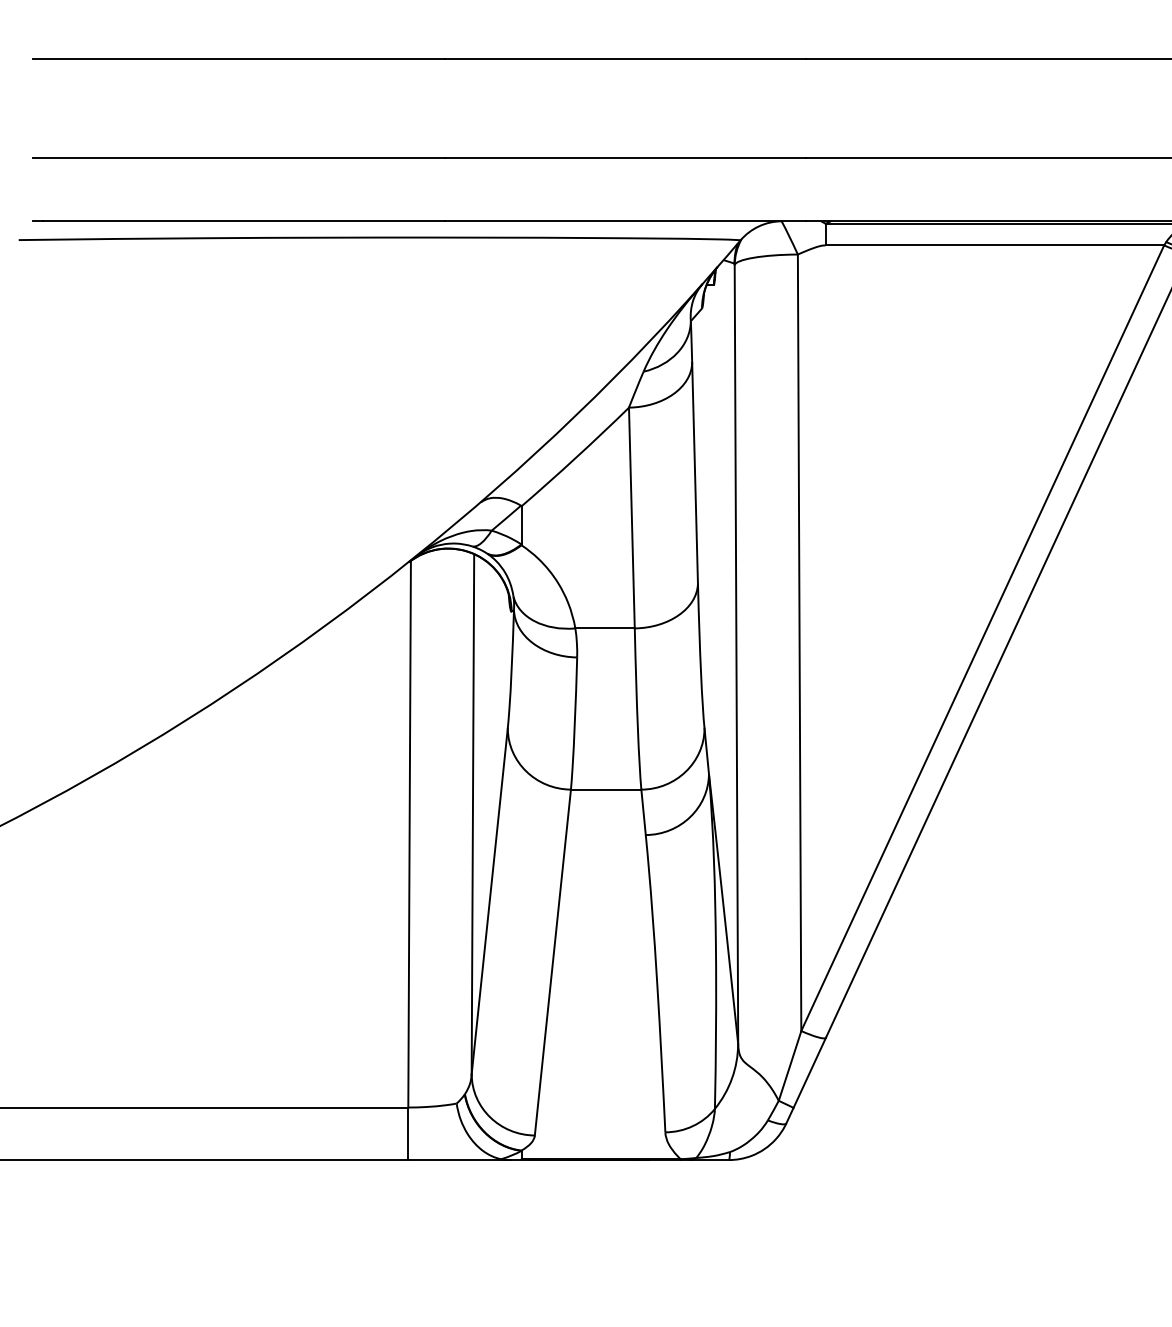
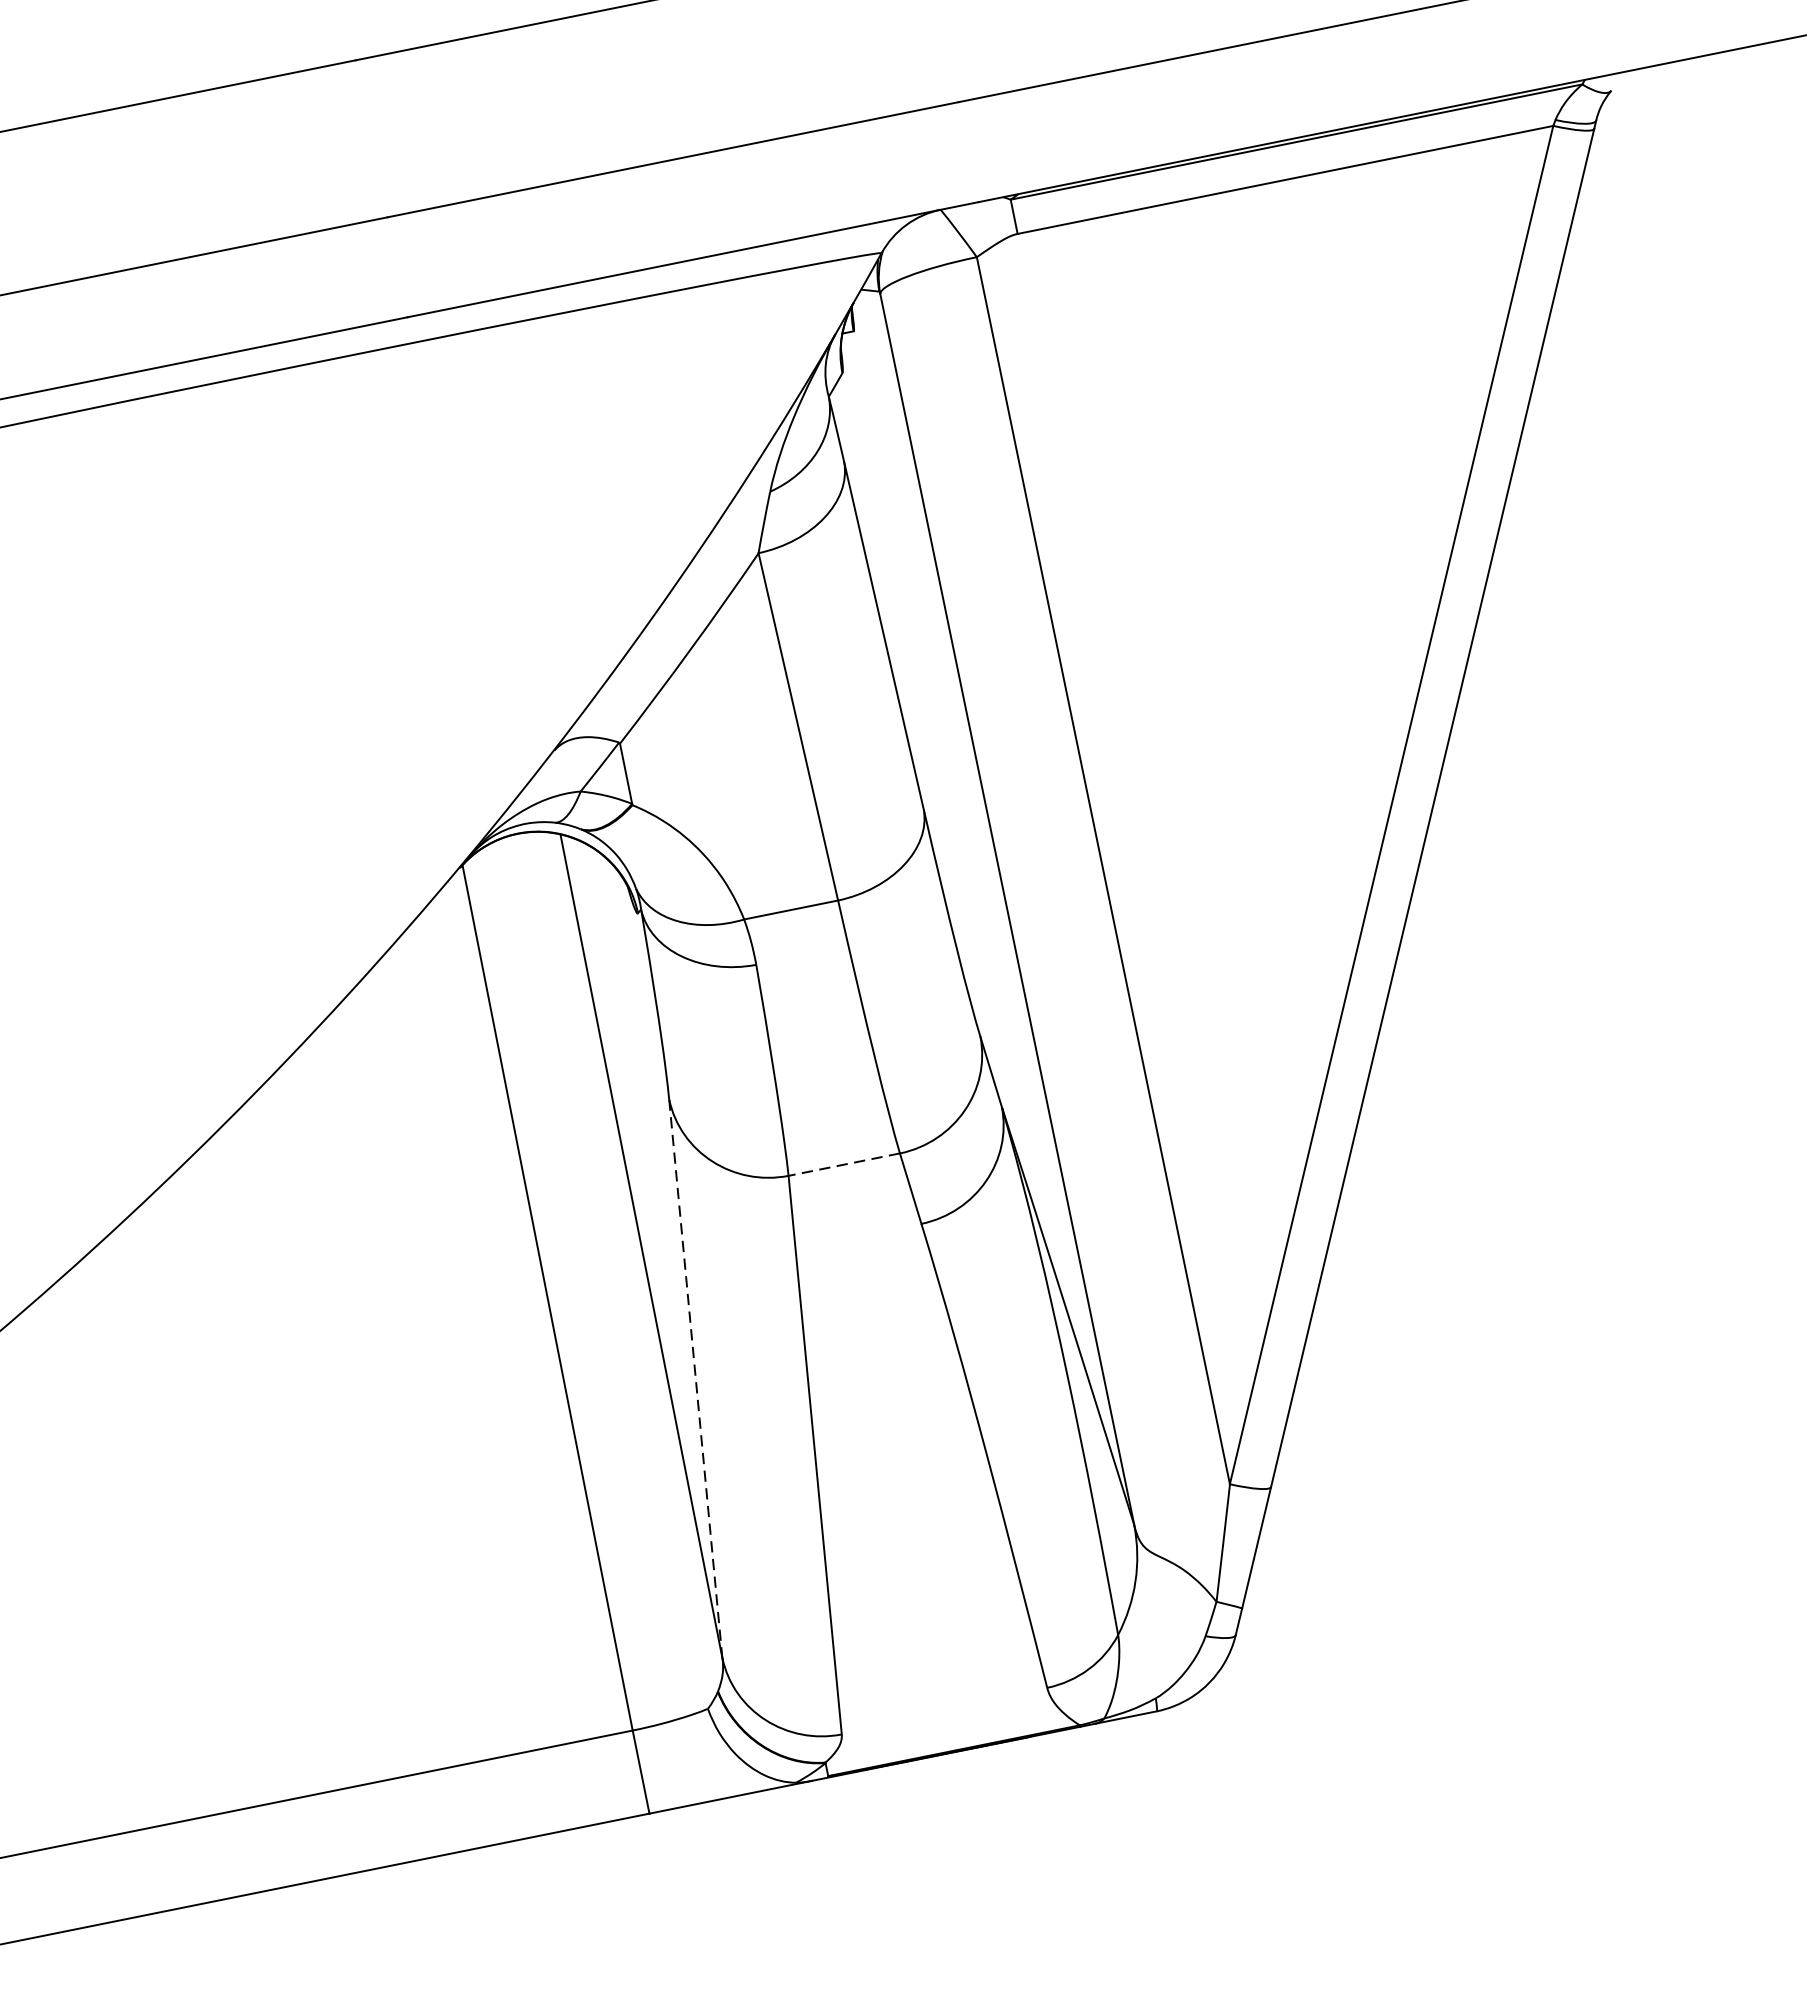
line: (605, 789) -> (843, 1164), solid -> dashed
line: (489, 901) -> (695, 1378), solid -> dashed

